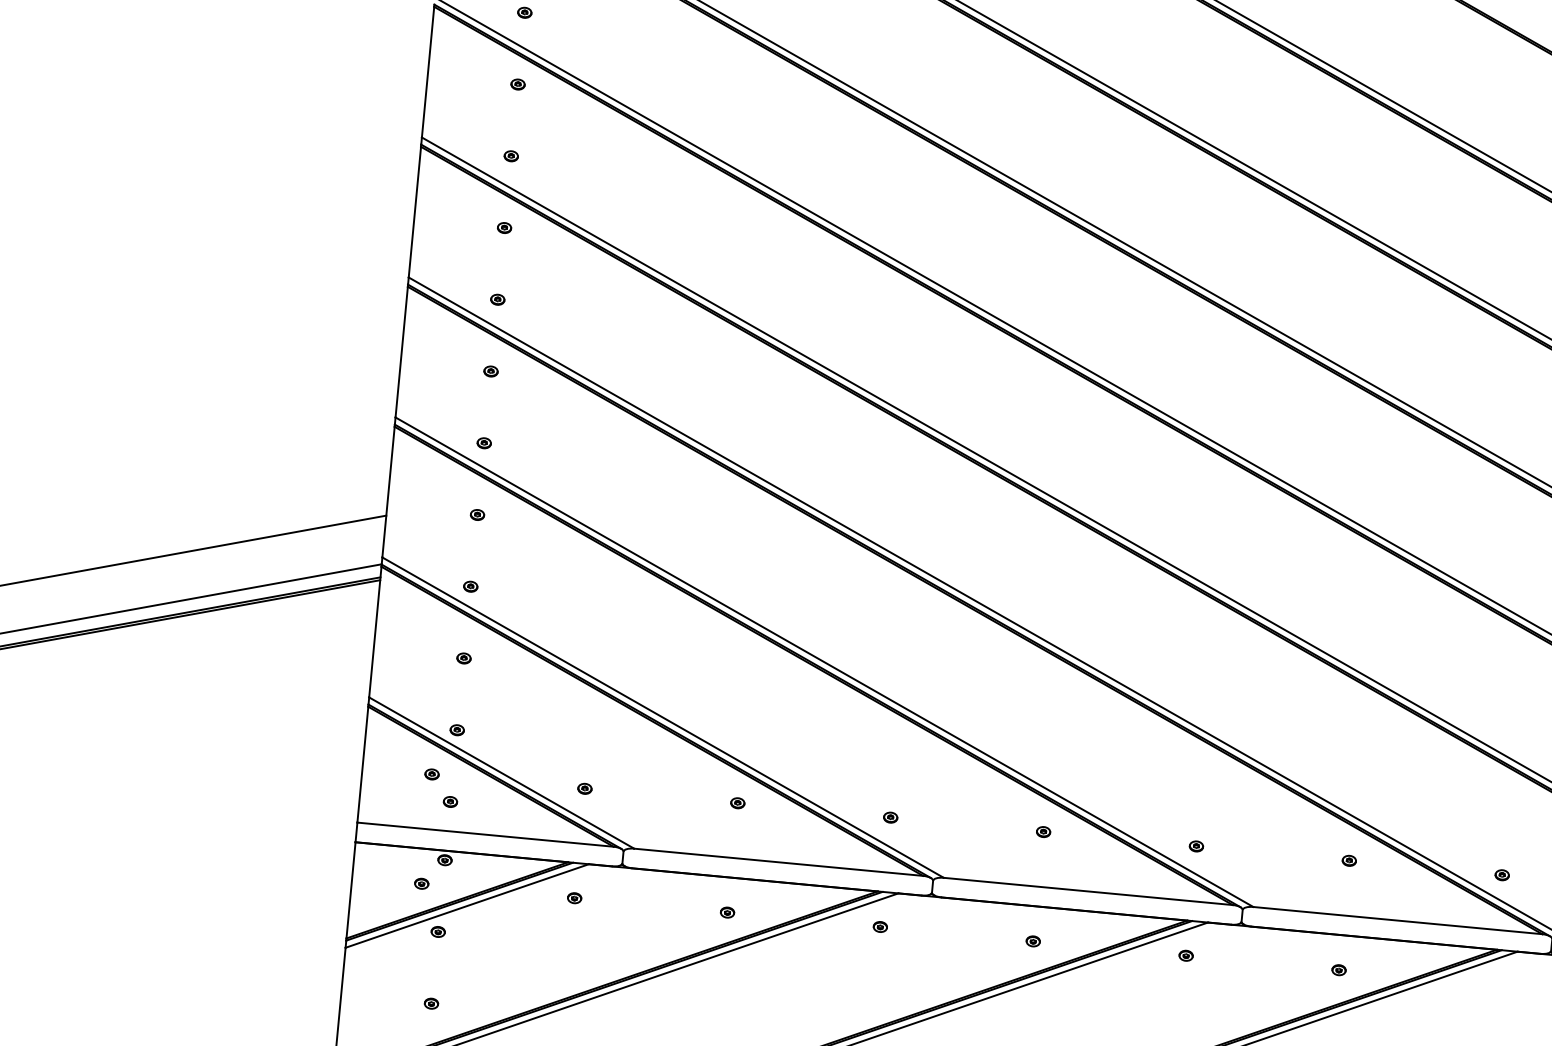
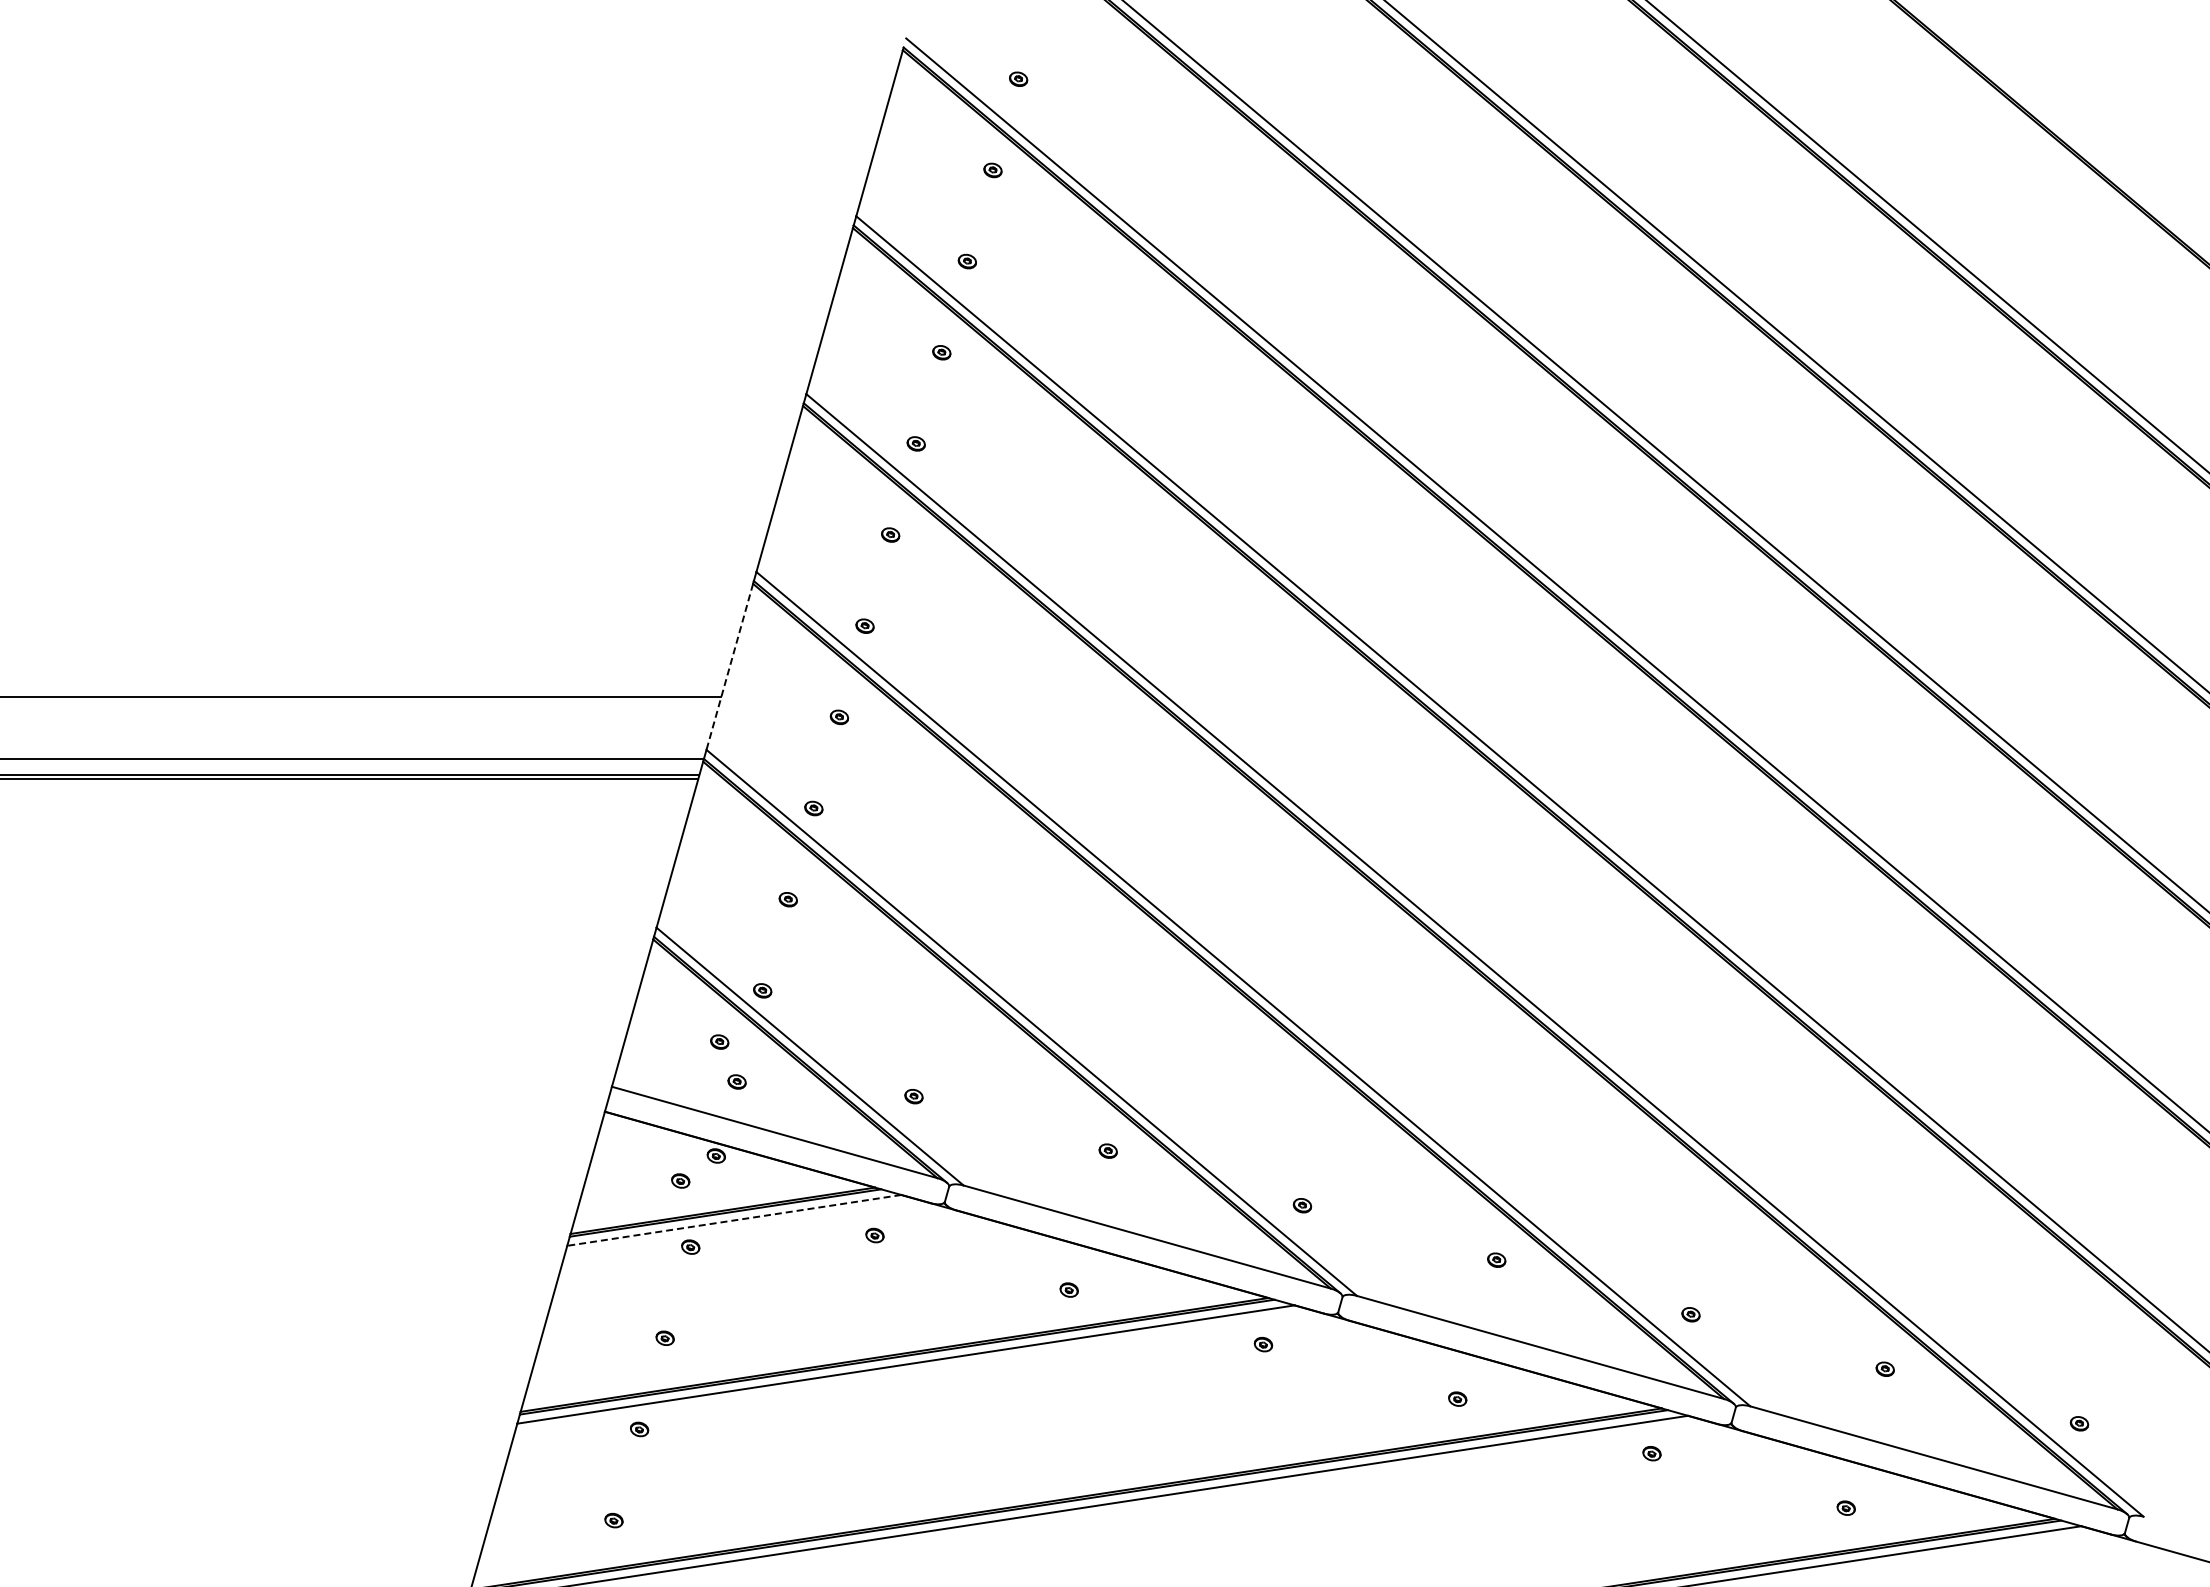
line: (388, 492) -> (729, 667), solid -> dashed
line: (467, 906) -> (734, 1220), solid -> dashed

